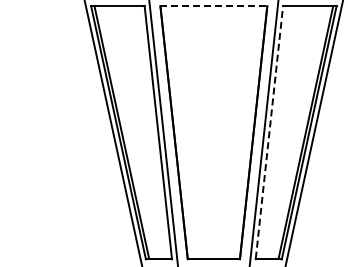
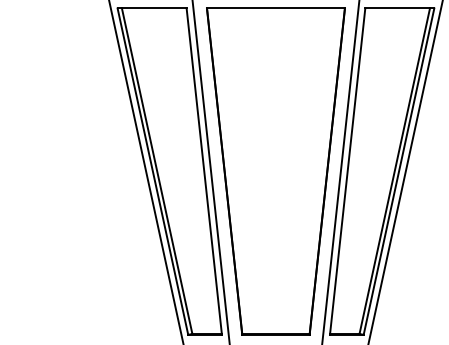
line: (214, 6) -> (276, 8), dashed -> solid
line: (269, 132) -> (347, 171), dashed -> solid

